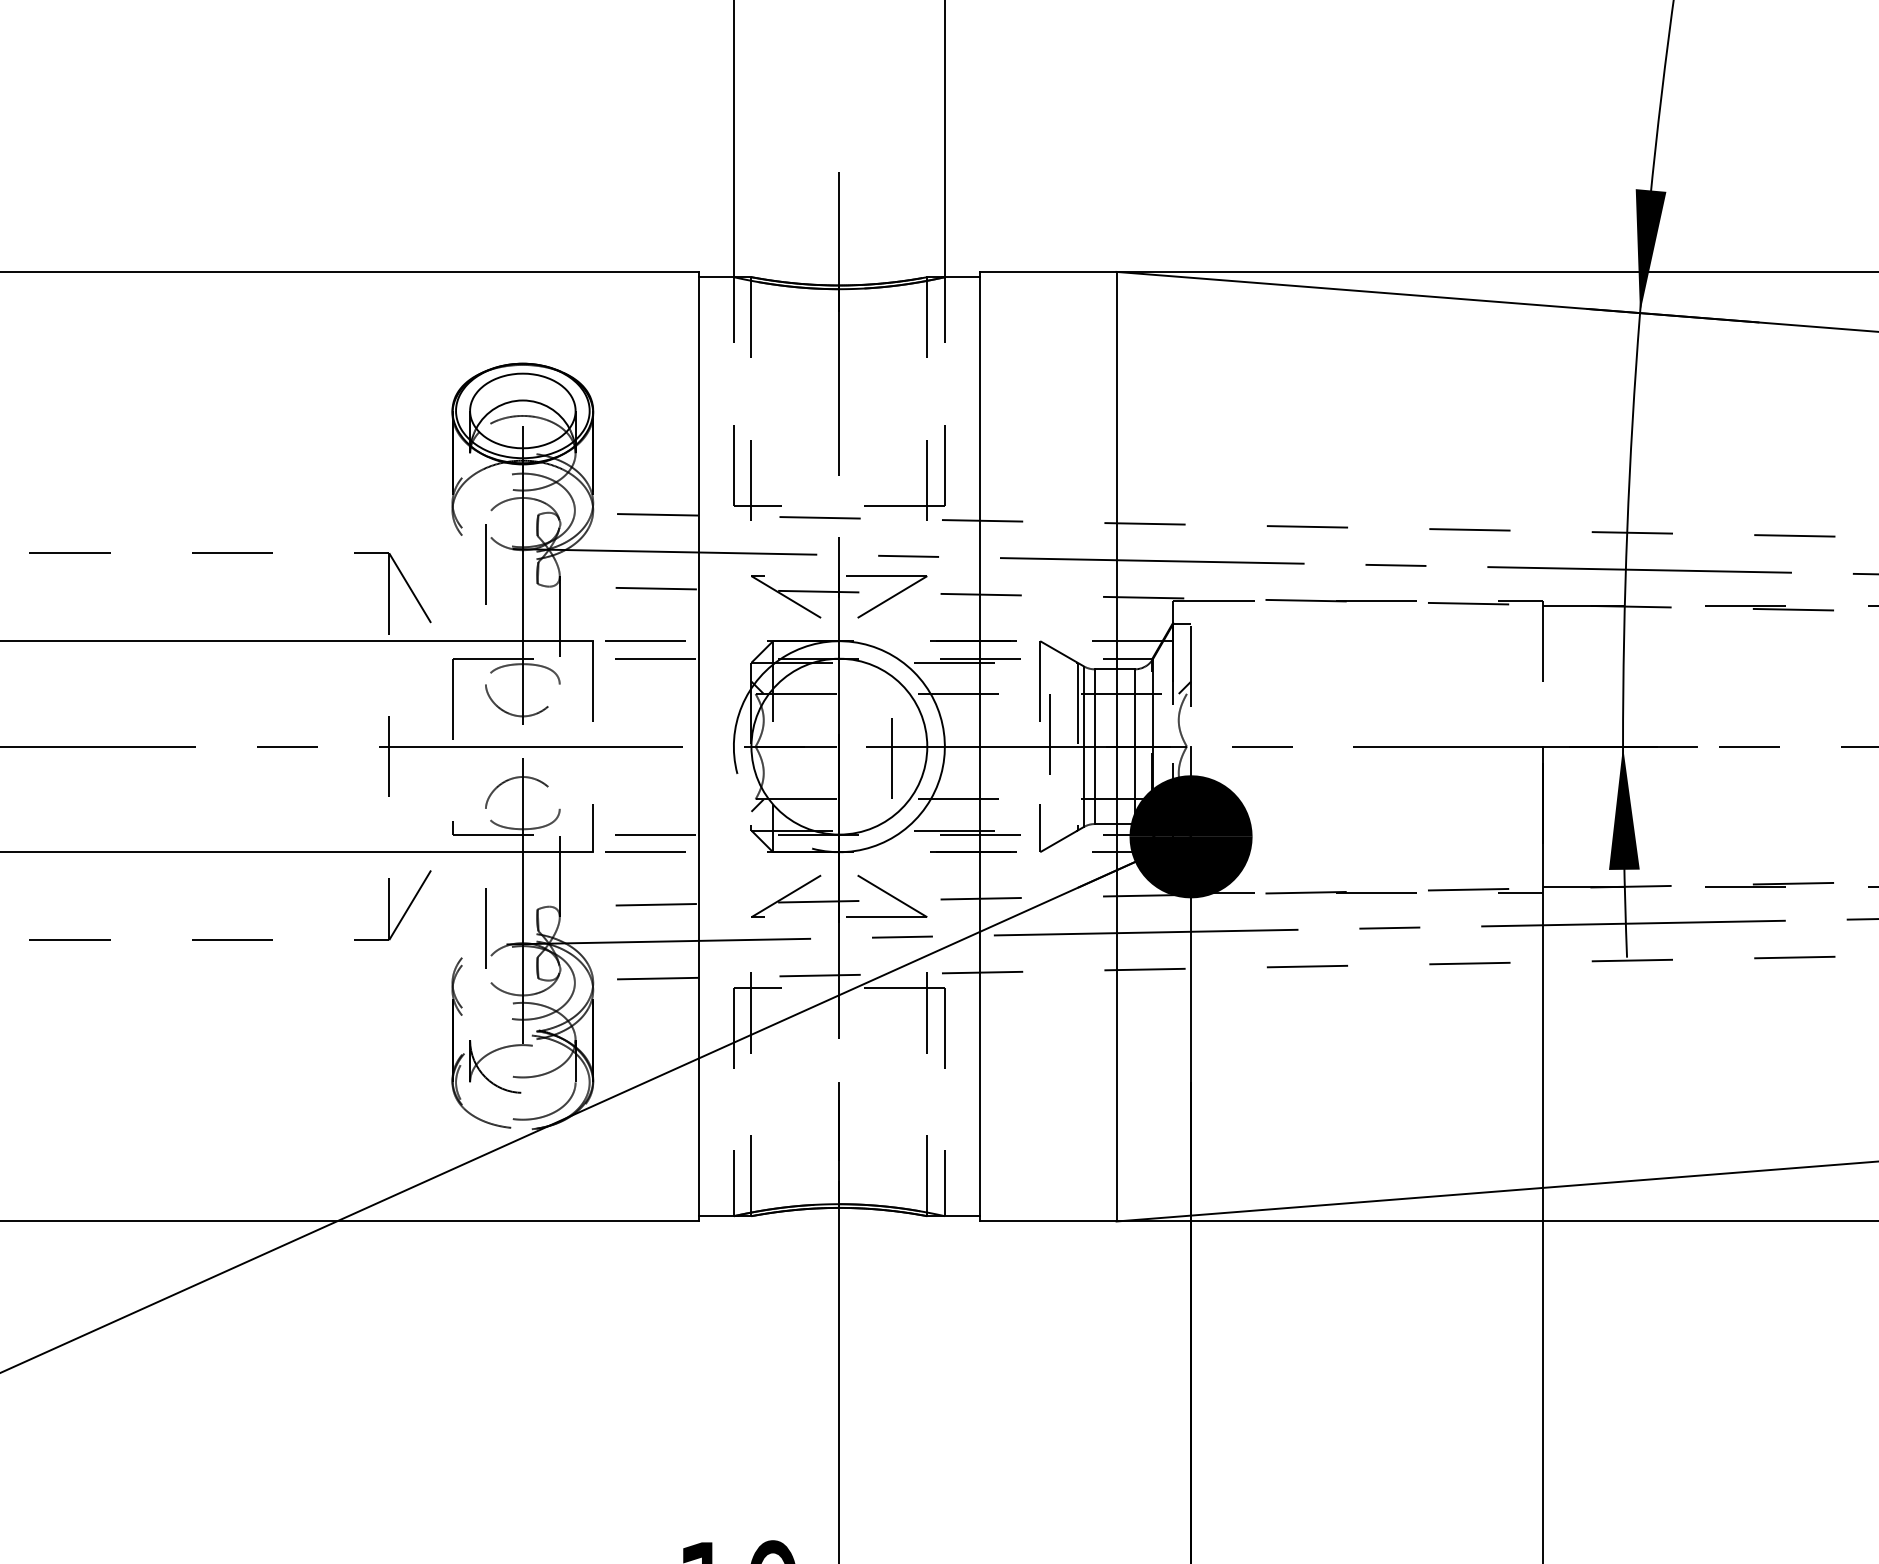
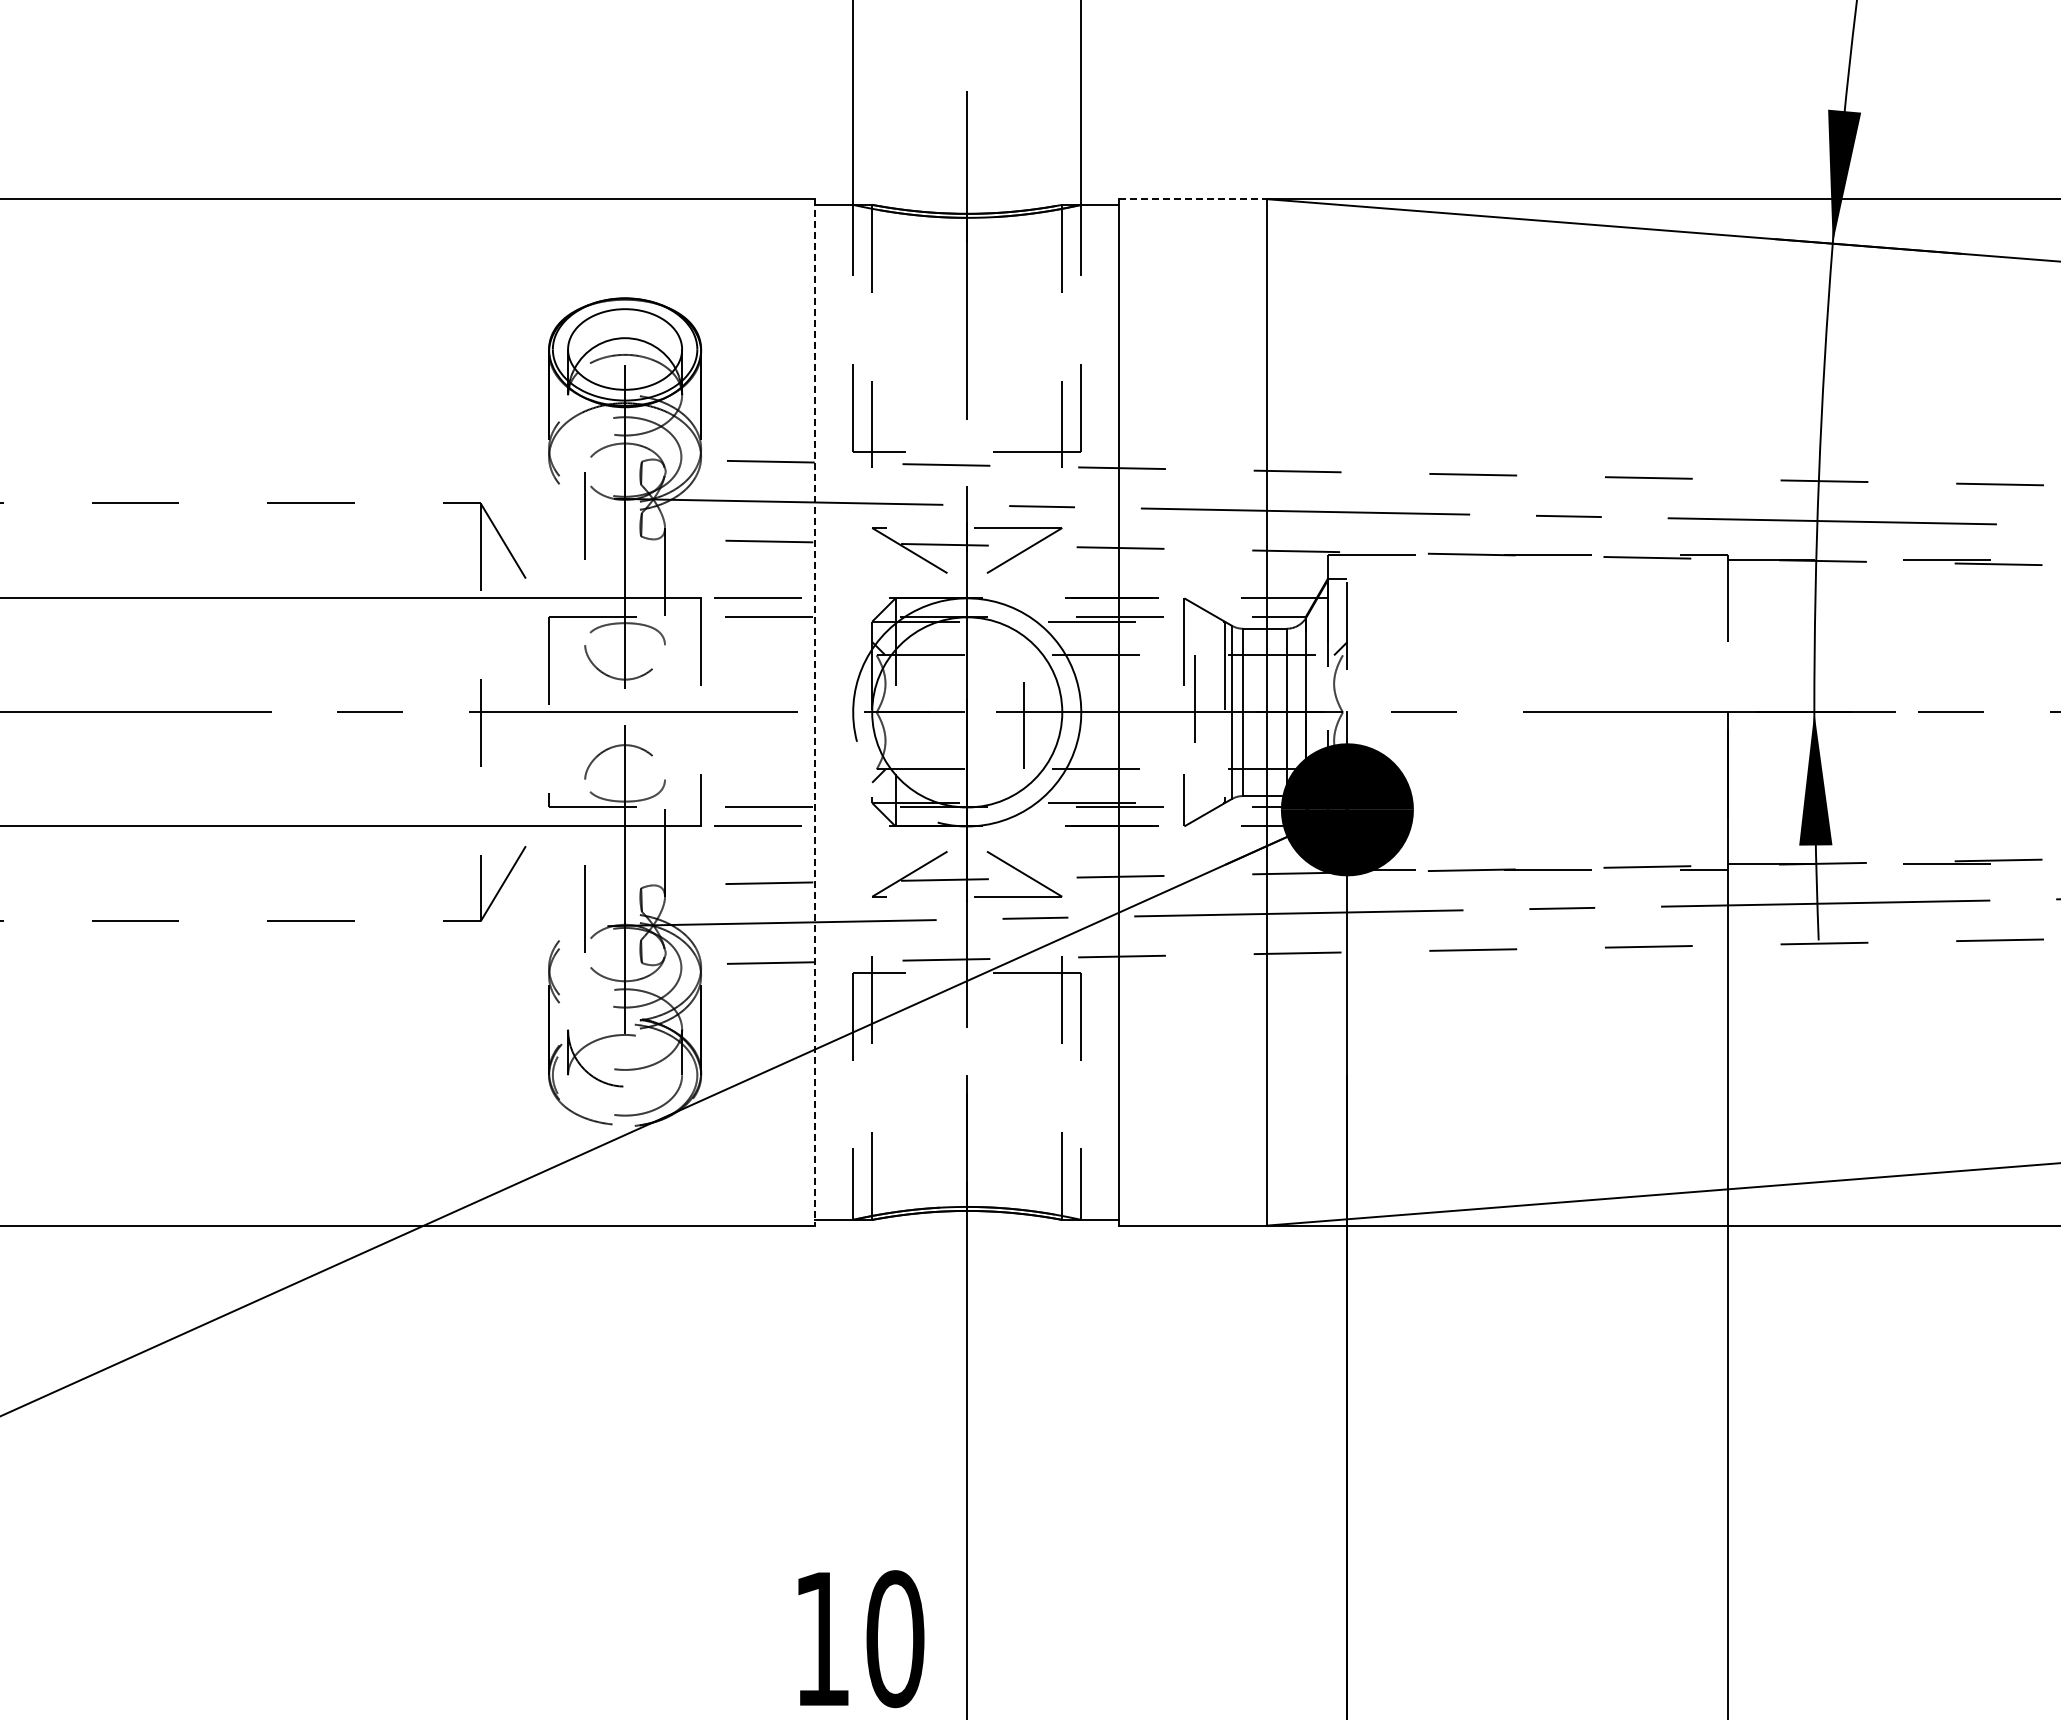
line: (1048, 272) -> (1193, 199), solid -> dashed
line: (698, 746) -> (815, 712), solid -> dashed

